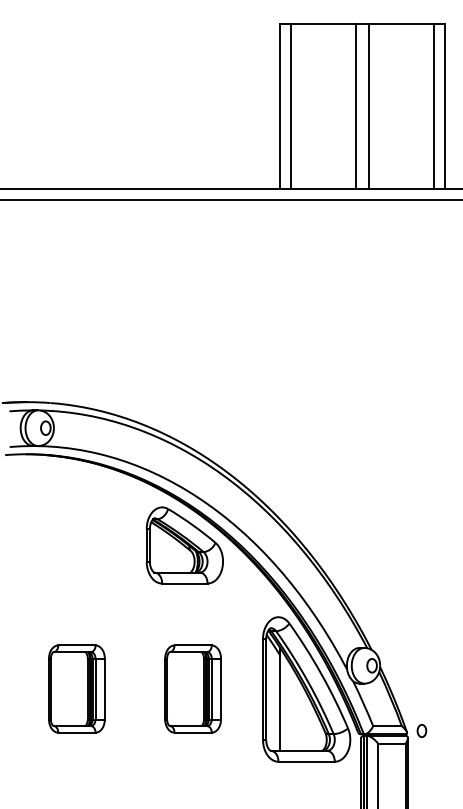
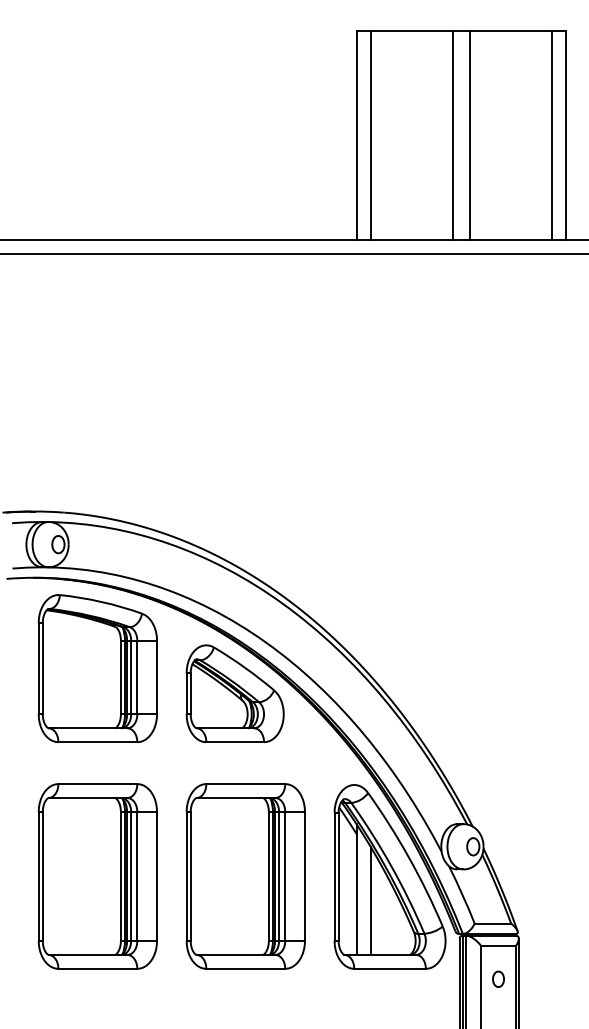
part: (76, 525) -> (97, 668), added
part: (76, 688) -> (97, 875), size x1.67
part: (192, 688) -> (244, 875), size x1.67
line: (291, 707) -> (370, 899), added
part: (421, 730) -> (497, 978), moved

